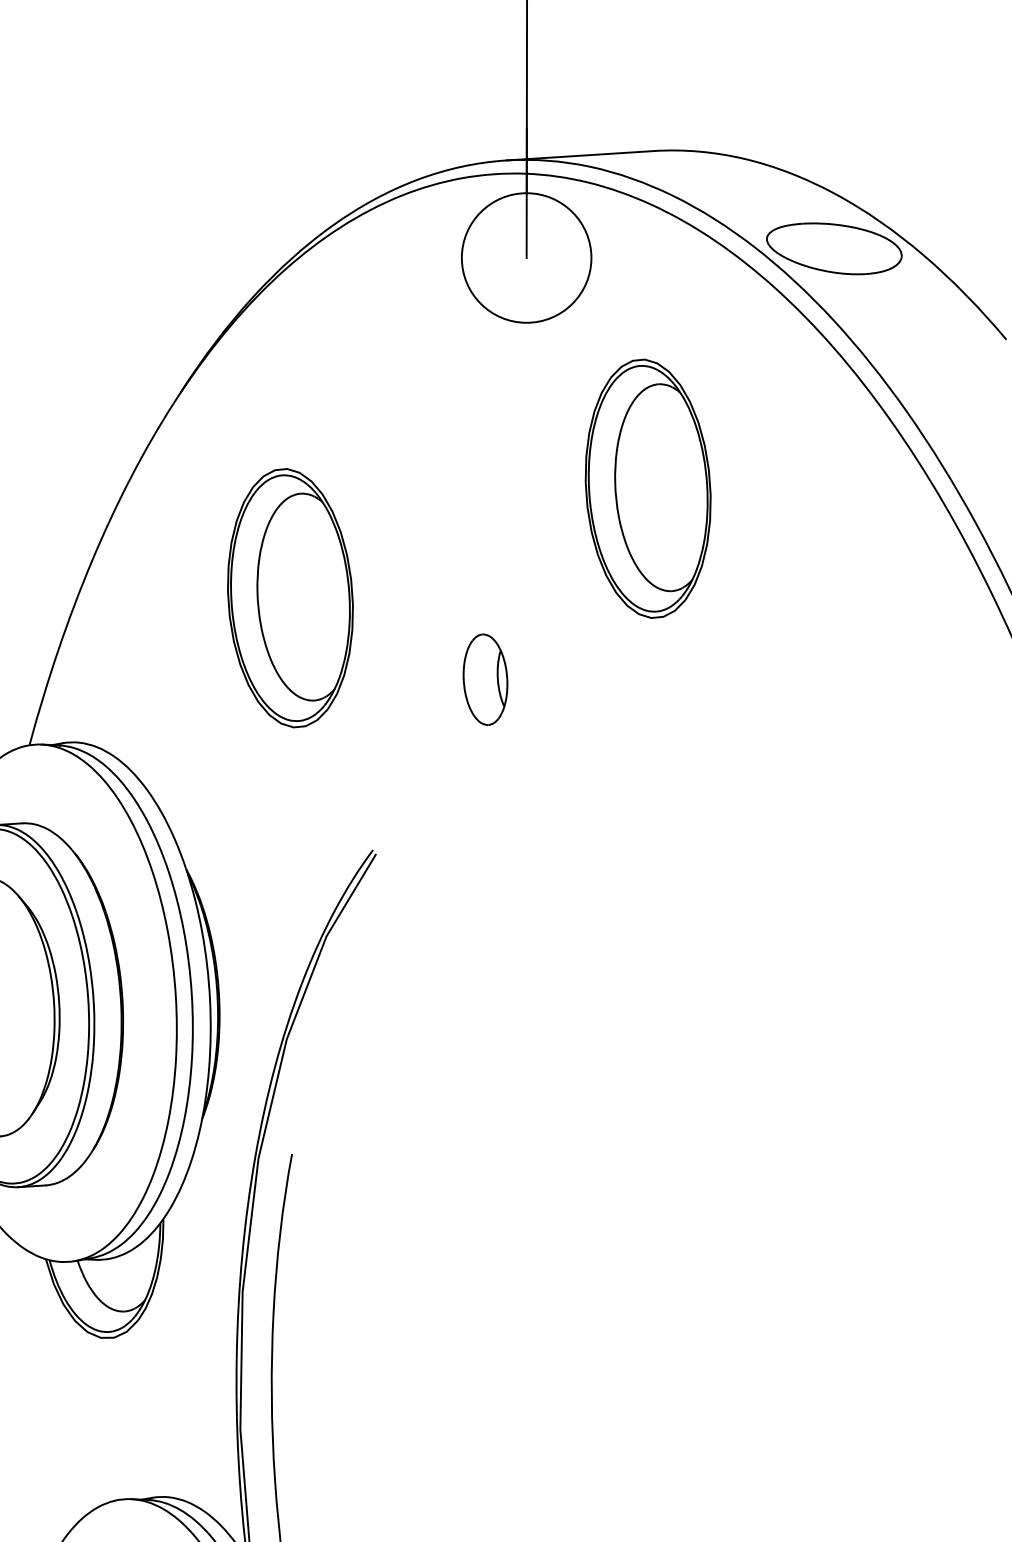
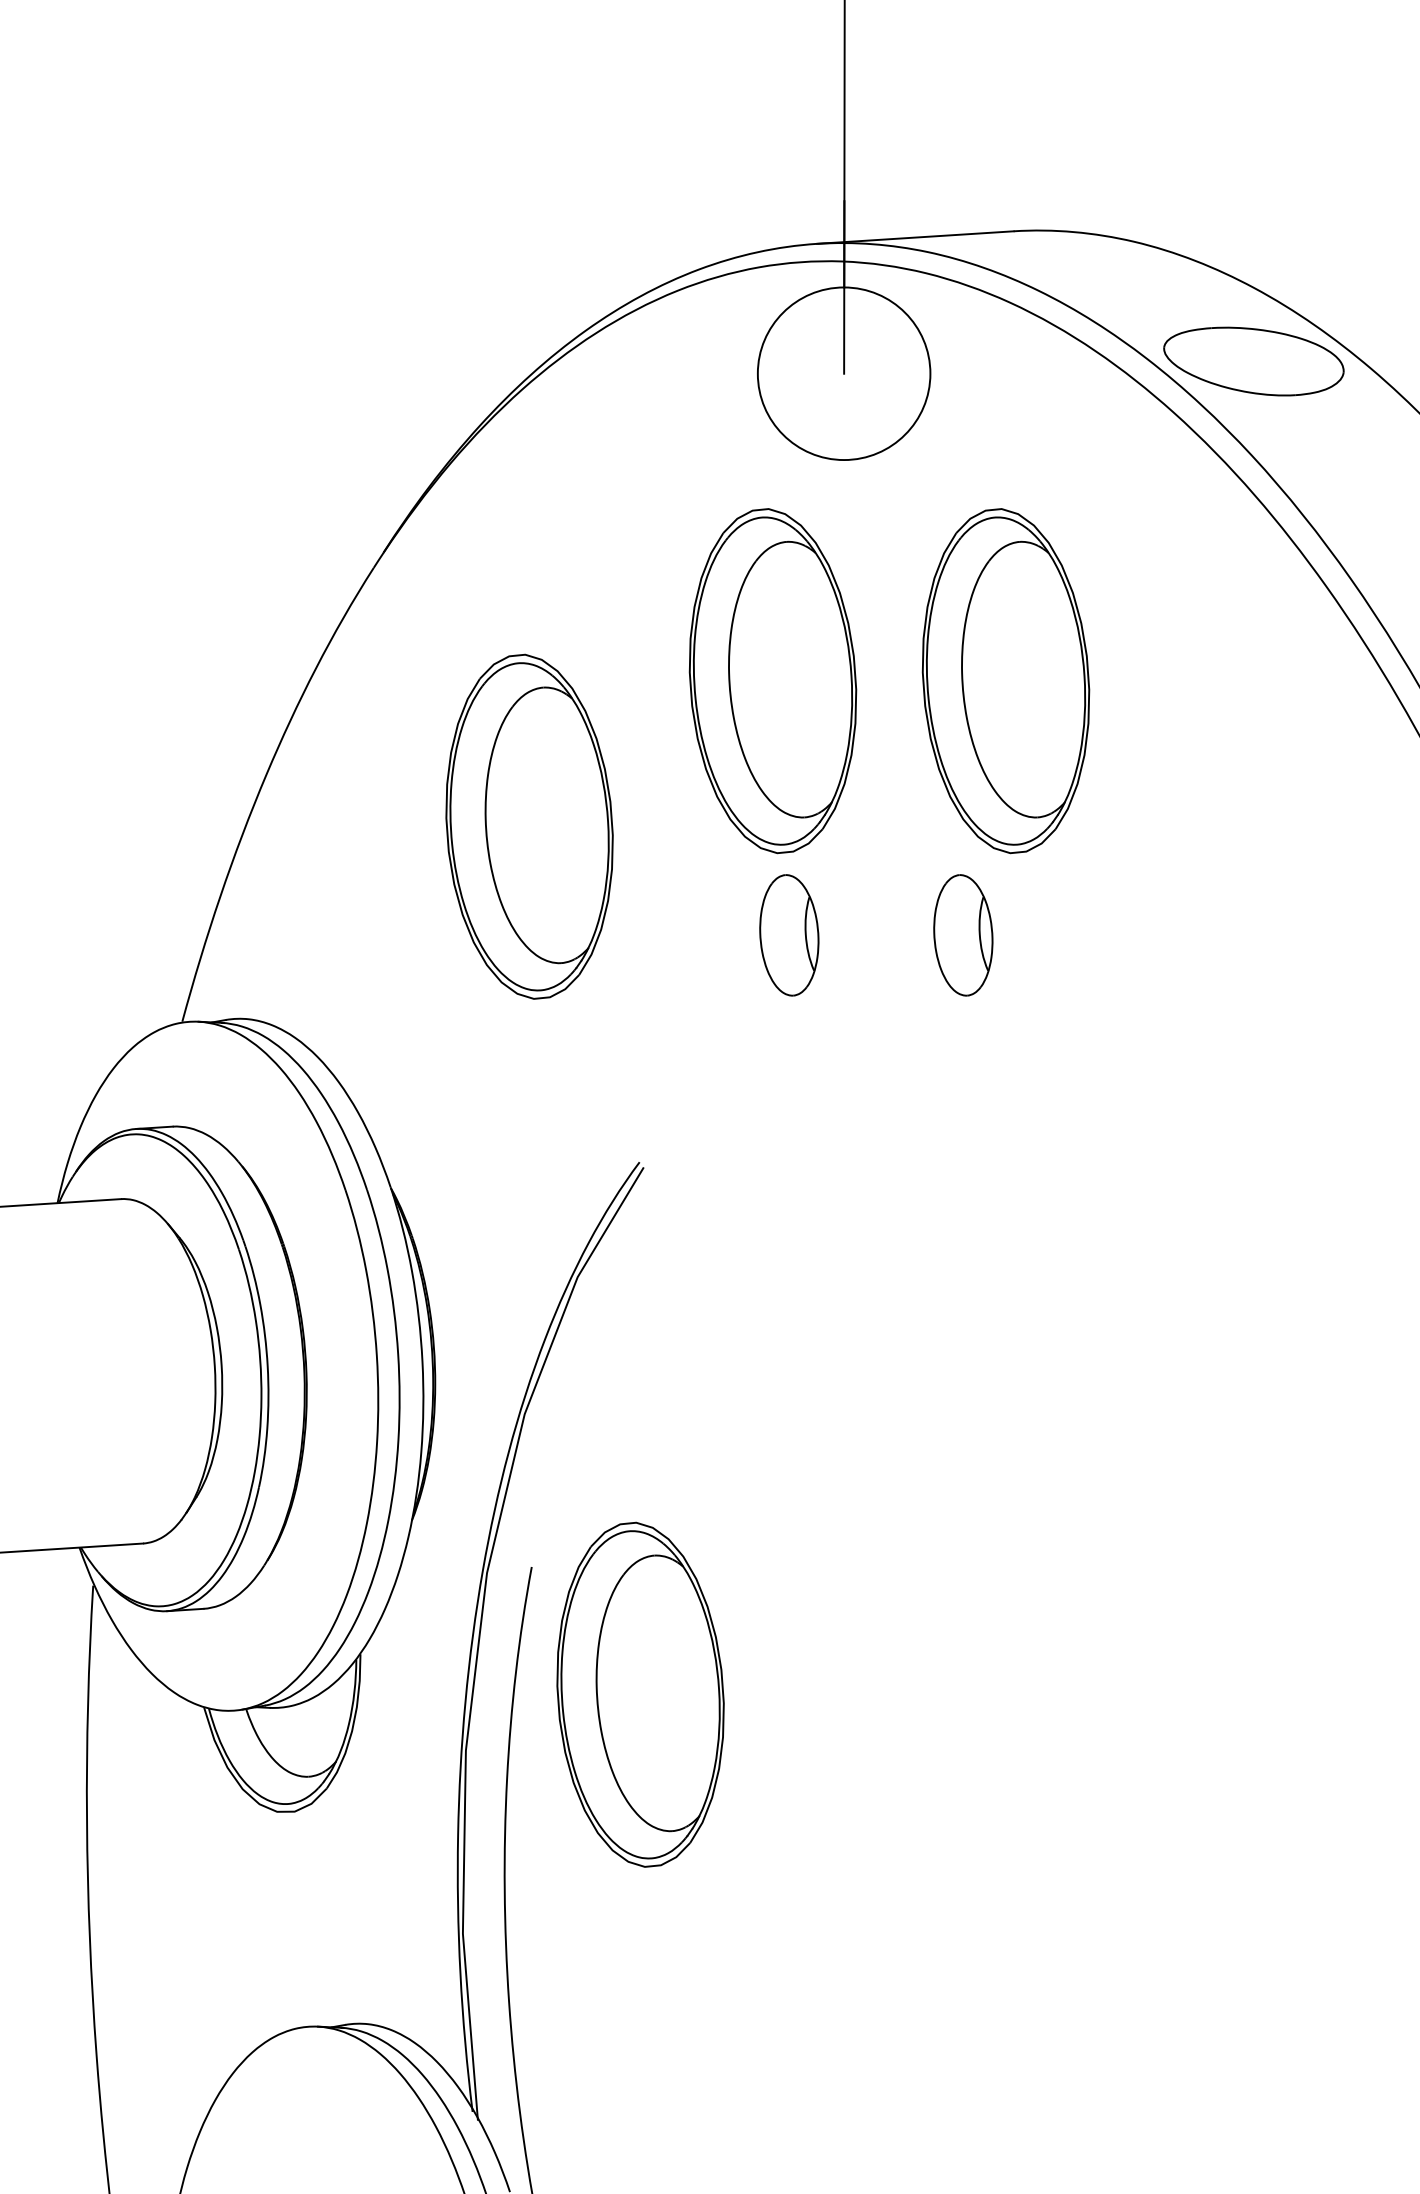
part: (472, 489) -> (772, 681), added
part: (616, 679) -> (963, 935), added
part: (373, 1249) -> (640, 1694), added

